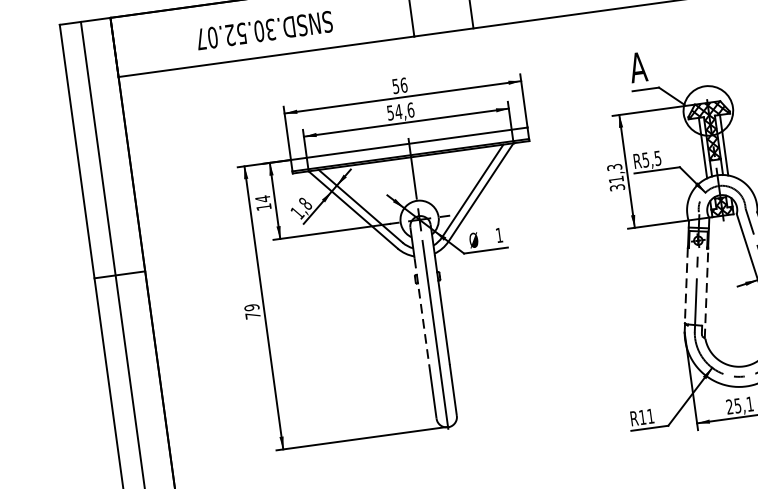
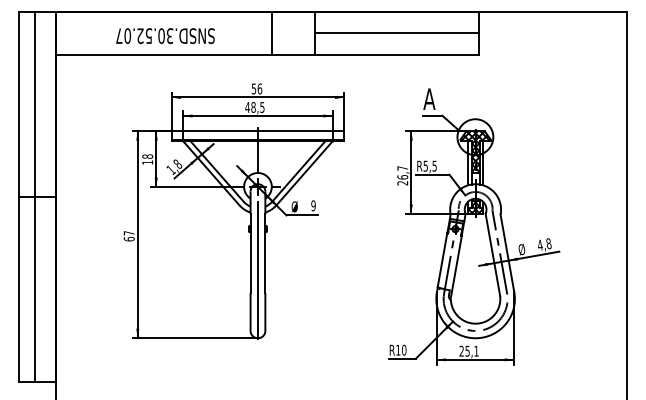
text: (400, 111) -> (254, 107), 54,6 -> 48,5
text: (615, 177) -> (402, 175), 31,3 -> 26,7
text: (262, 198) -> (147, 156), 14 -> 18
text: (499, 234) -> (313, 205), 1 -> 9
line: (686, 286) -> (442, 260), dashed -> solid
line: (706, 293) -> (456, 267), dashed -> solid
text: (251, 312) -> (128, 236), 79 -> 67
line: (422, 313) -> (250, 254), dashed -> solid
text: (651, 415) -> (404, 349), R11 -> R10

